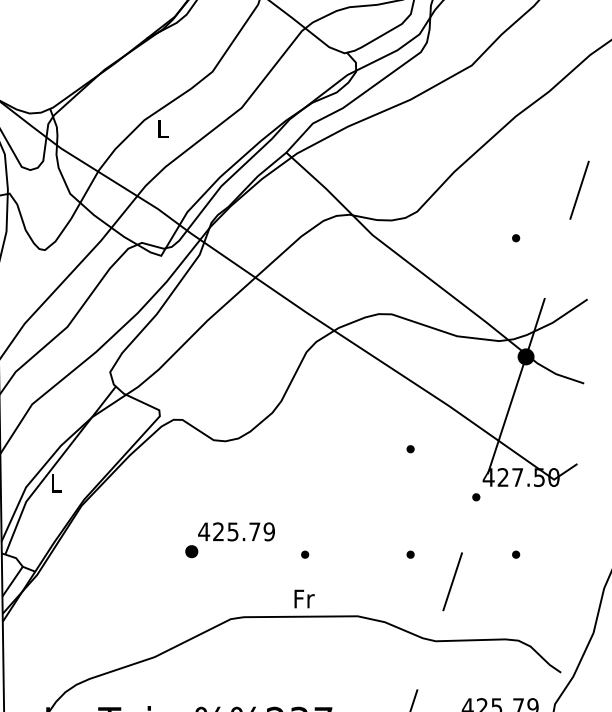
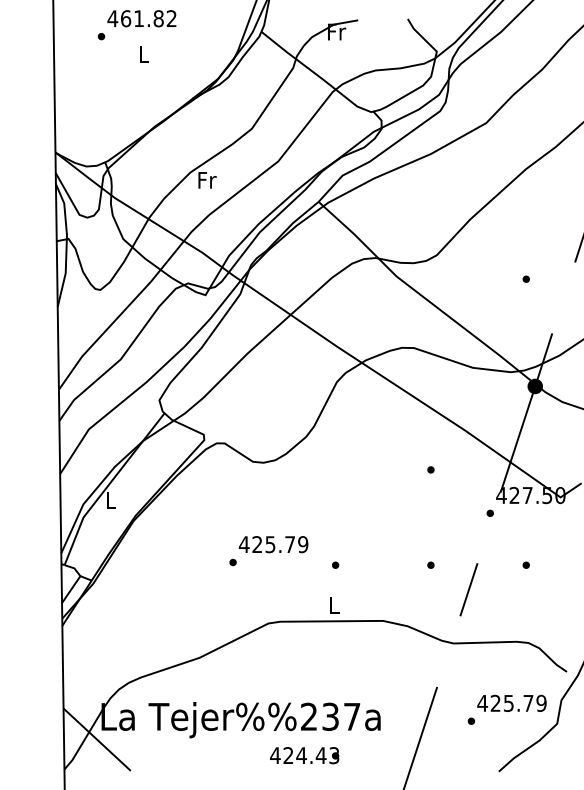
text: (163, 128) -> (207, 180), L -> Fr
part: (191, 551) -> (232, 562), size x0.62
text: (305, 599) -> (335, 605), Fr -> L

